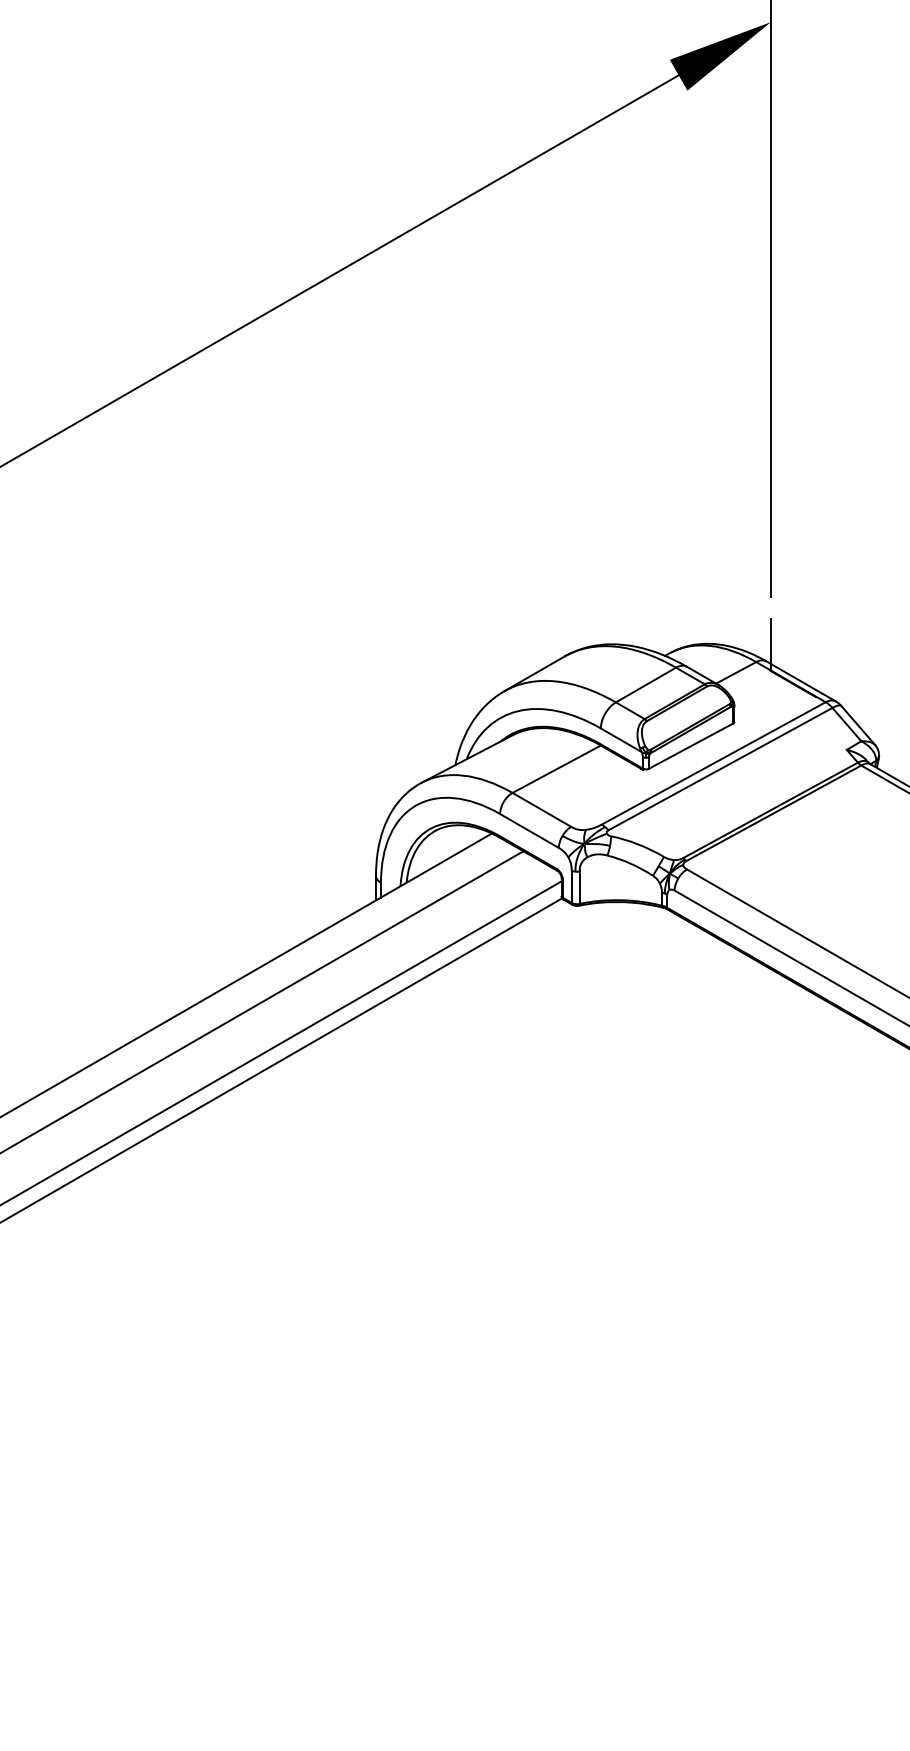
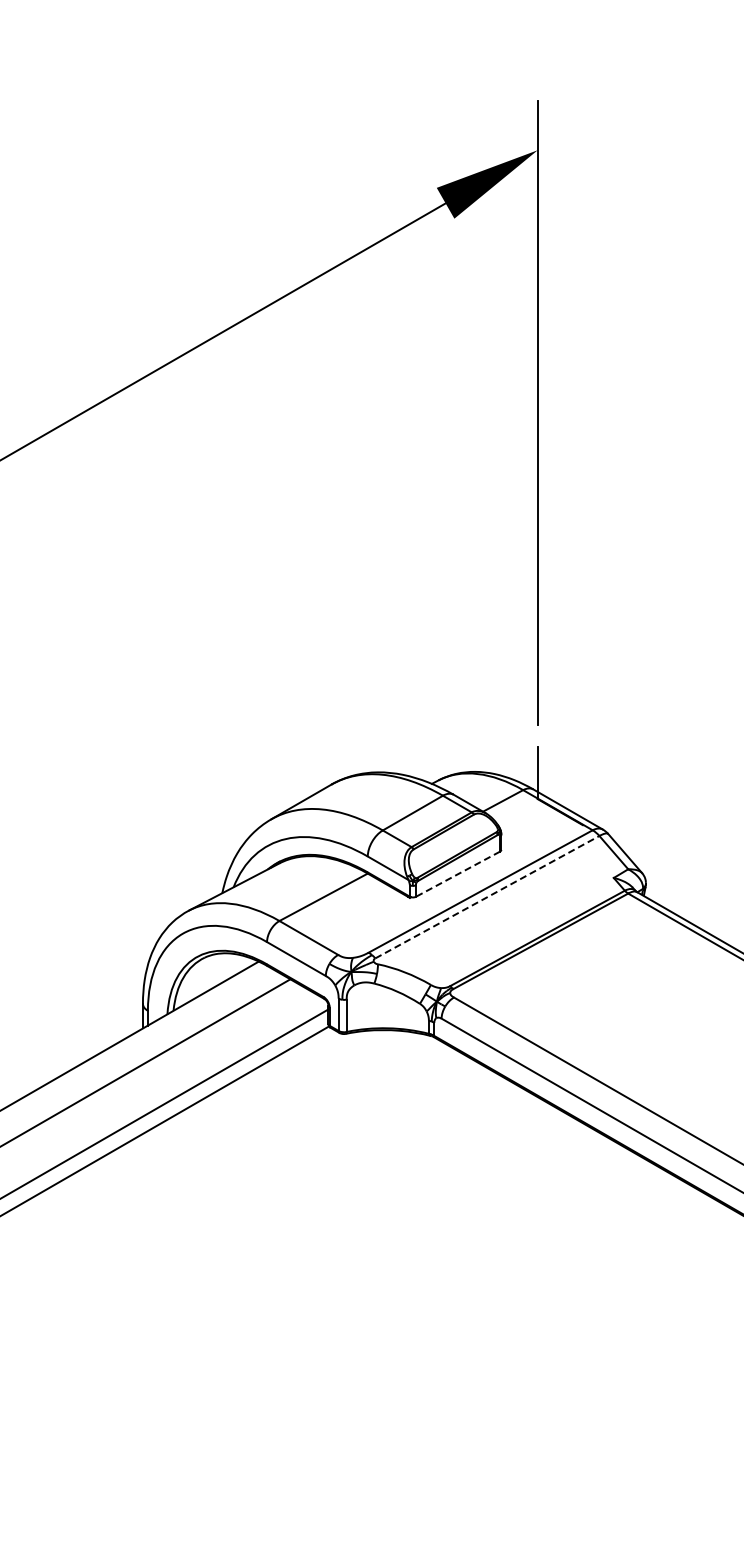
line: (691, 746) -> (458, 874), solid -> dashed
line: (720, 769) -> (487, 897), solid -> dashed

